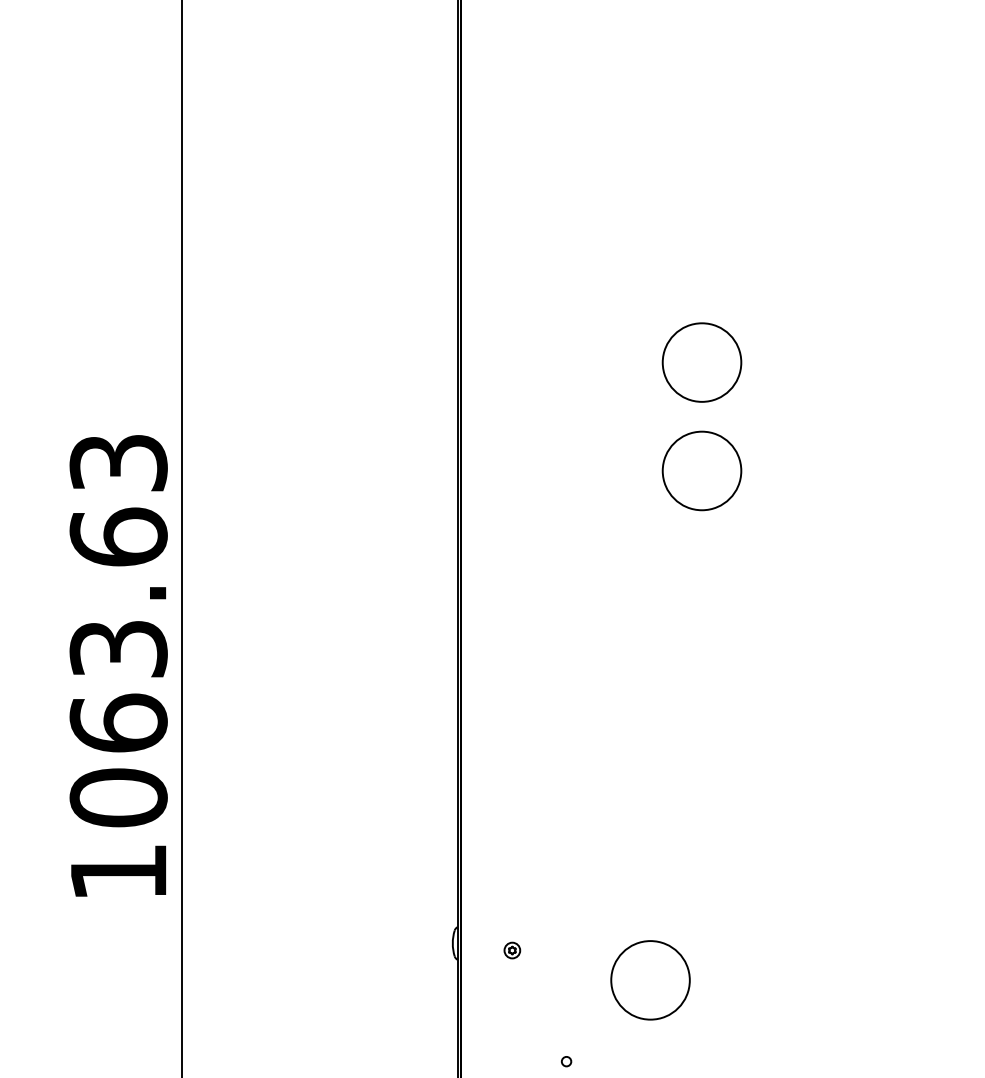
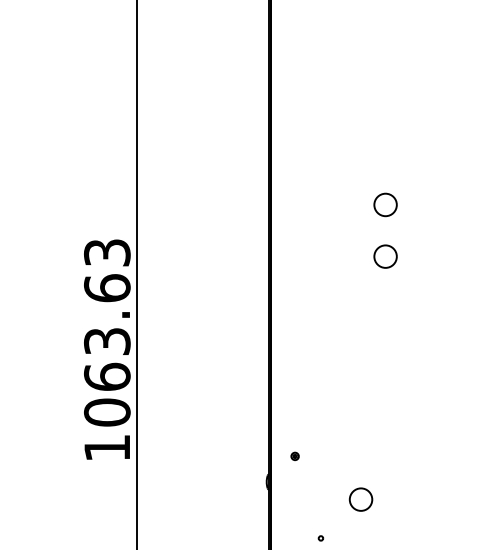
circle: (701, 361) -> (385, 204), size x0.6
circle: (701, 470) -> (385, 256), size x0.6
part: (511, 948) -> (294, 455), moved
circle: (649, 980) -> (360, 499), size x0.6

